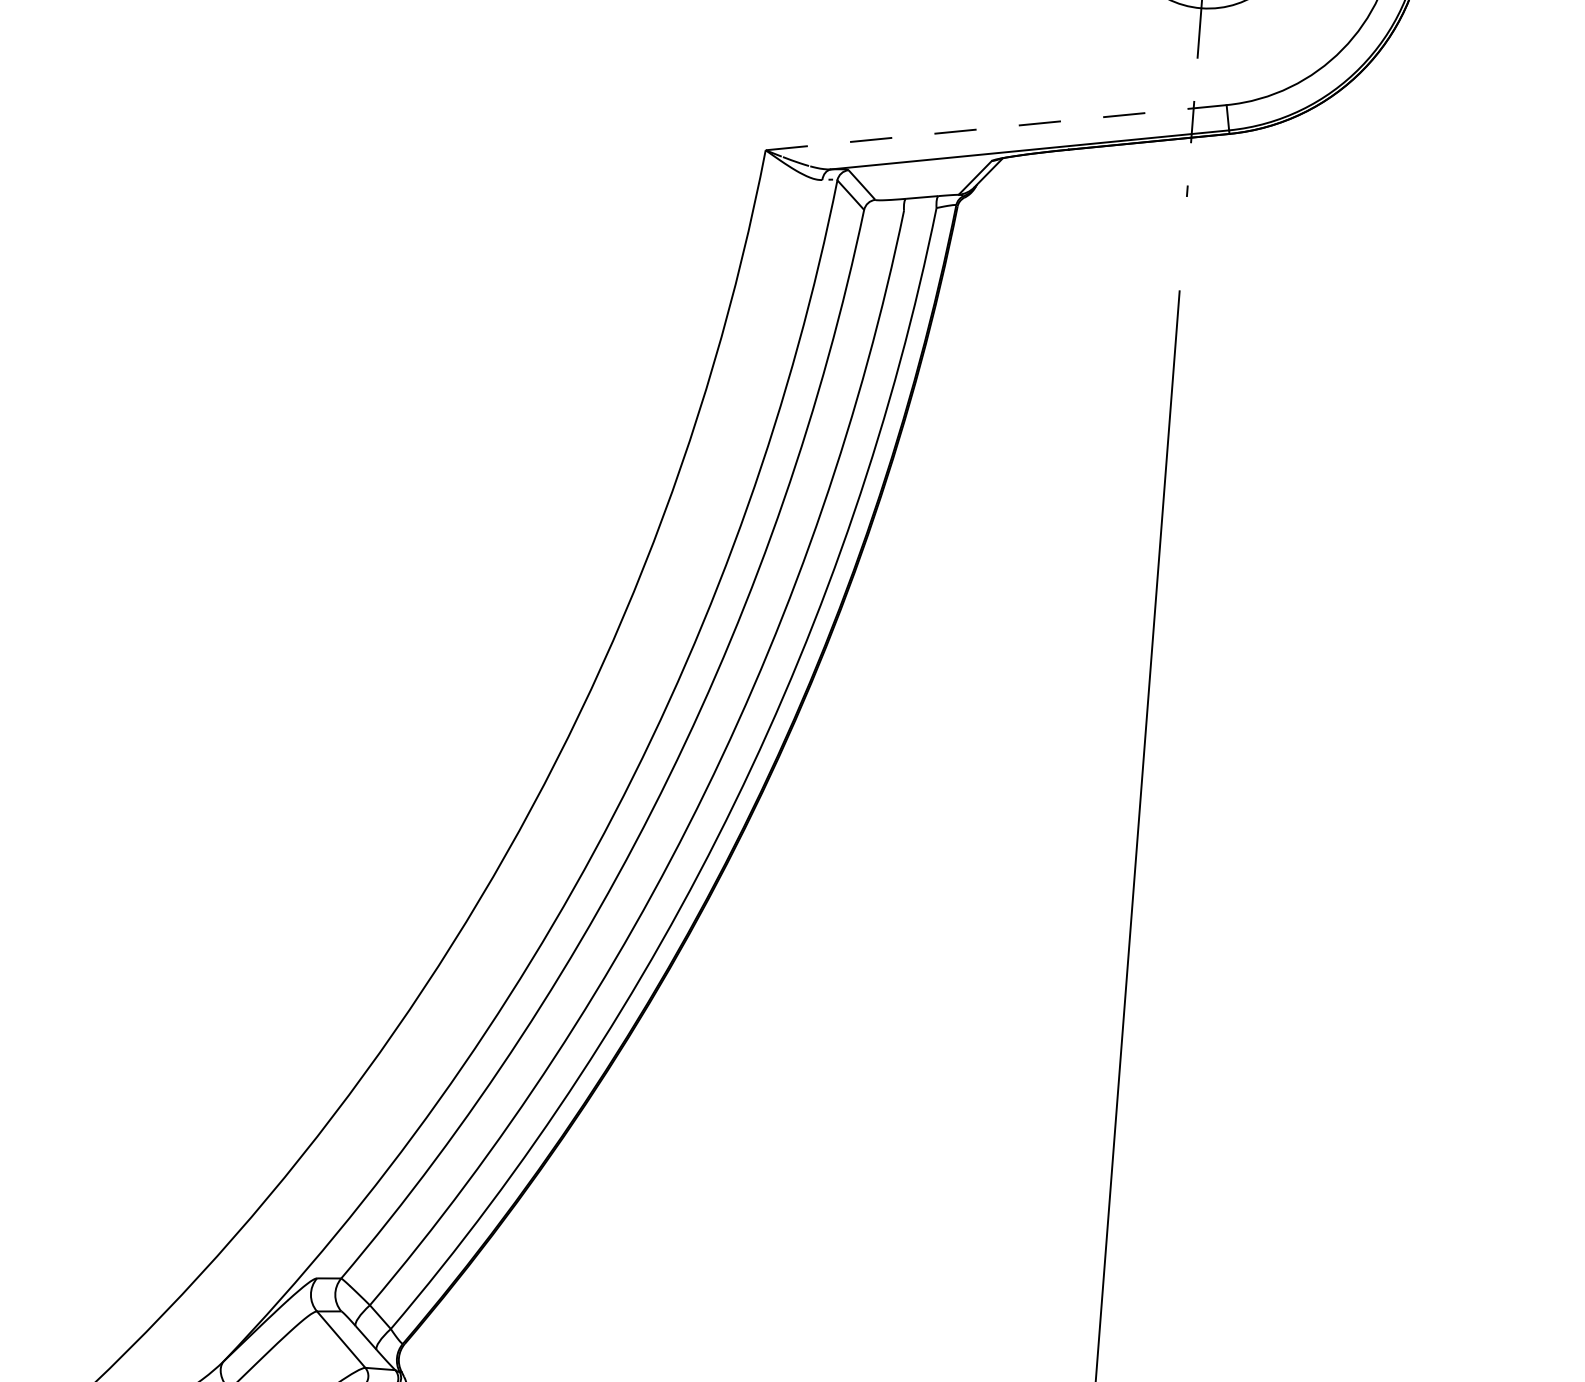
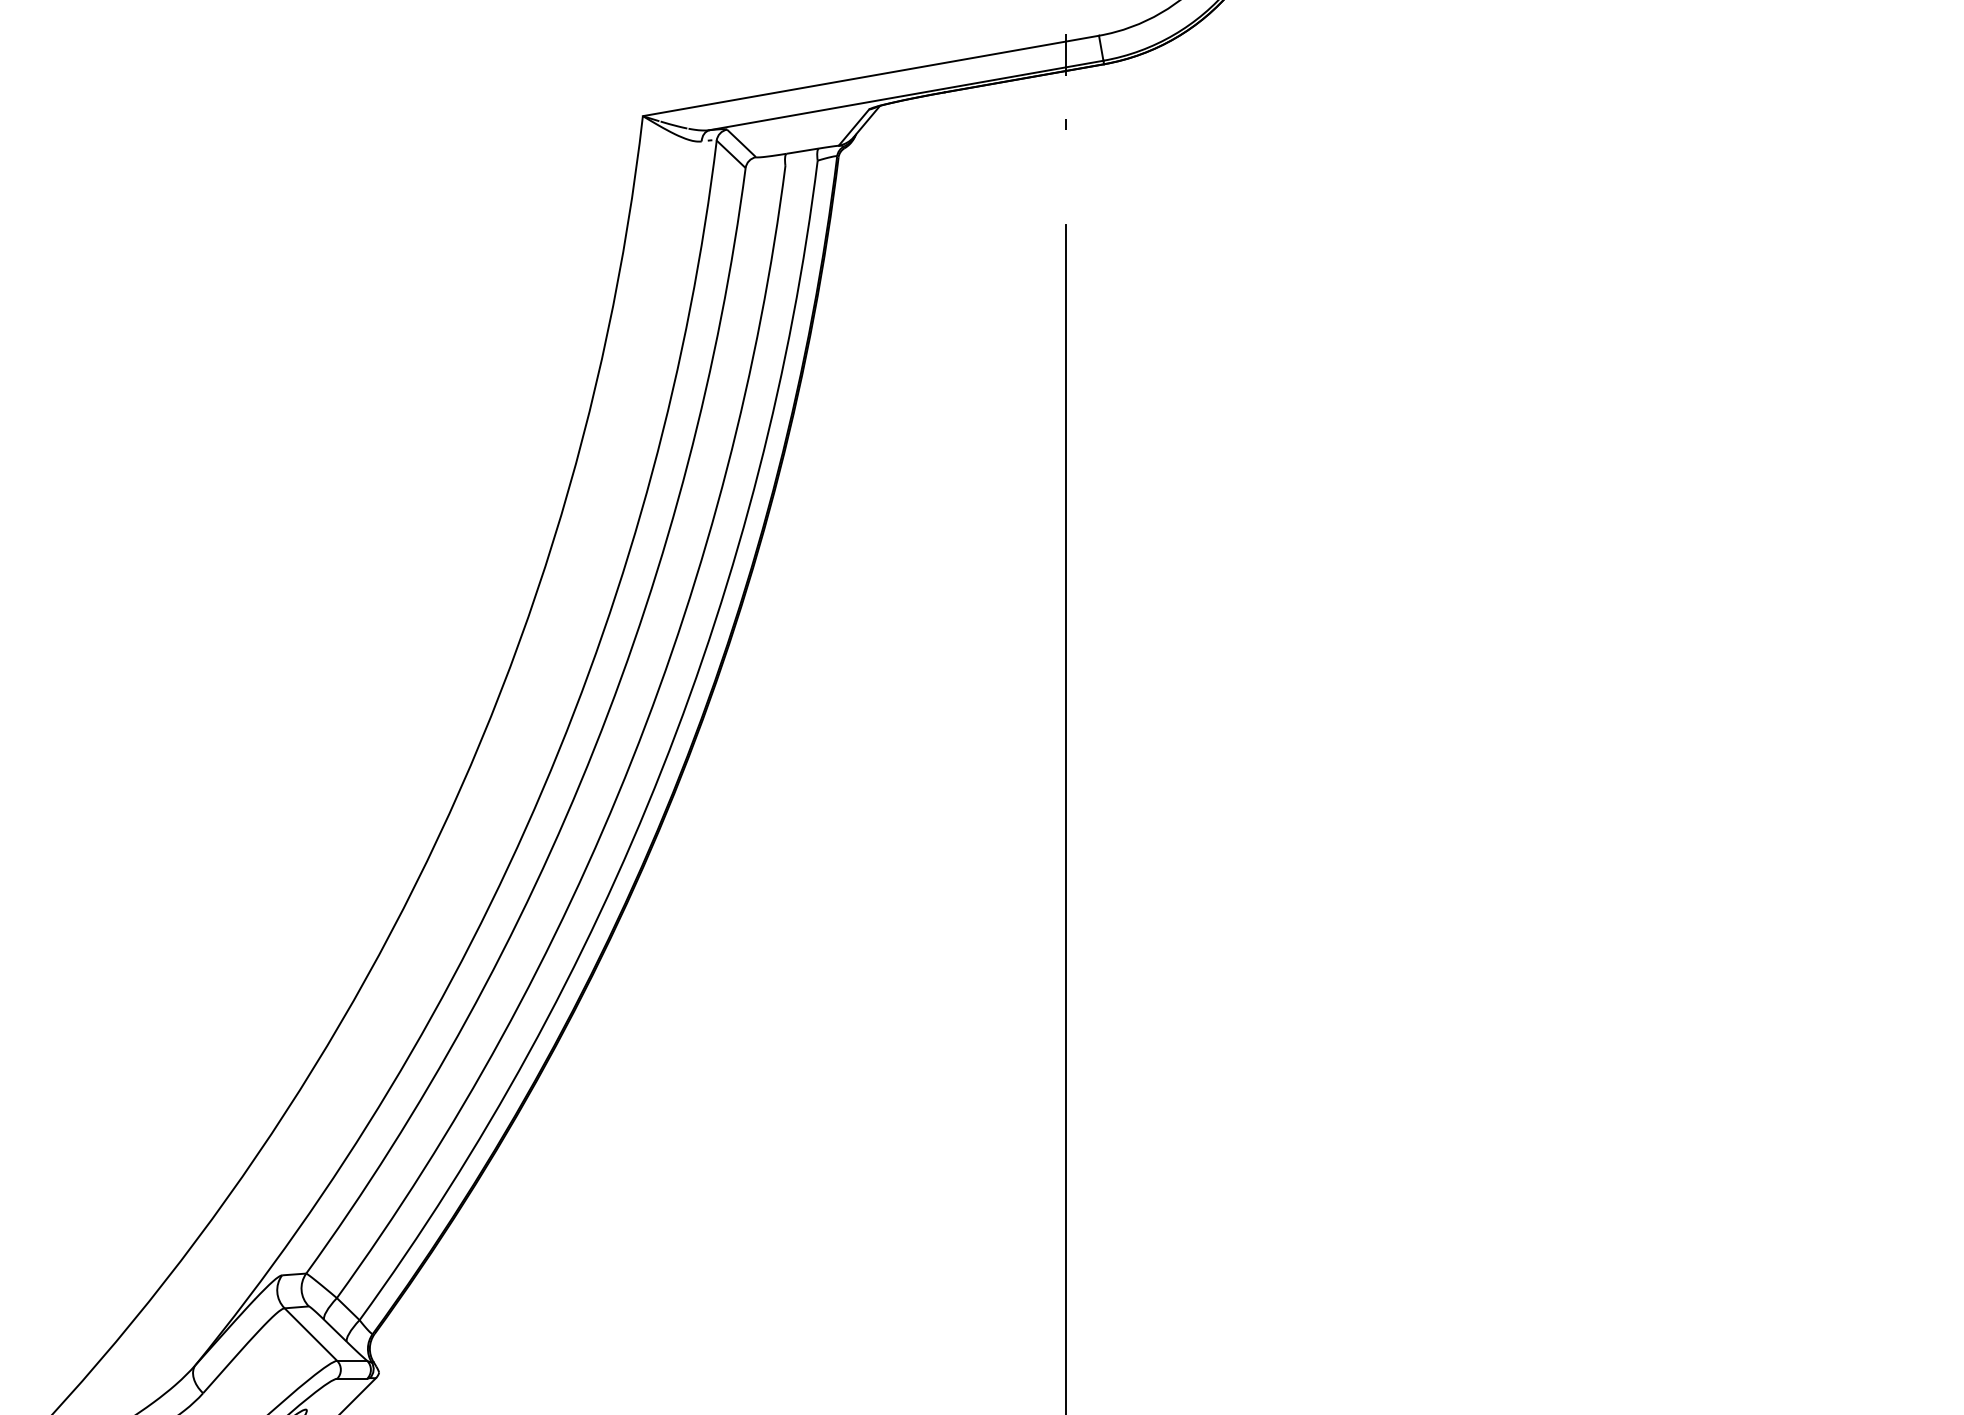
line: (995, 127) -> (870, 75), dashed -> solid

